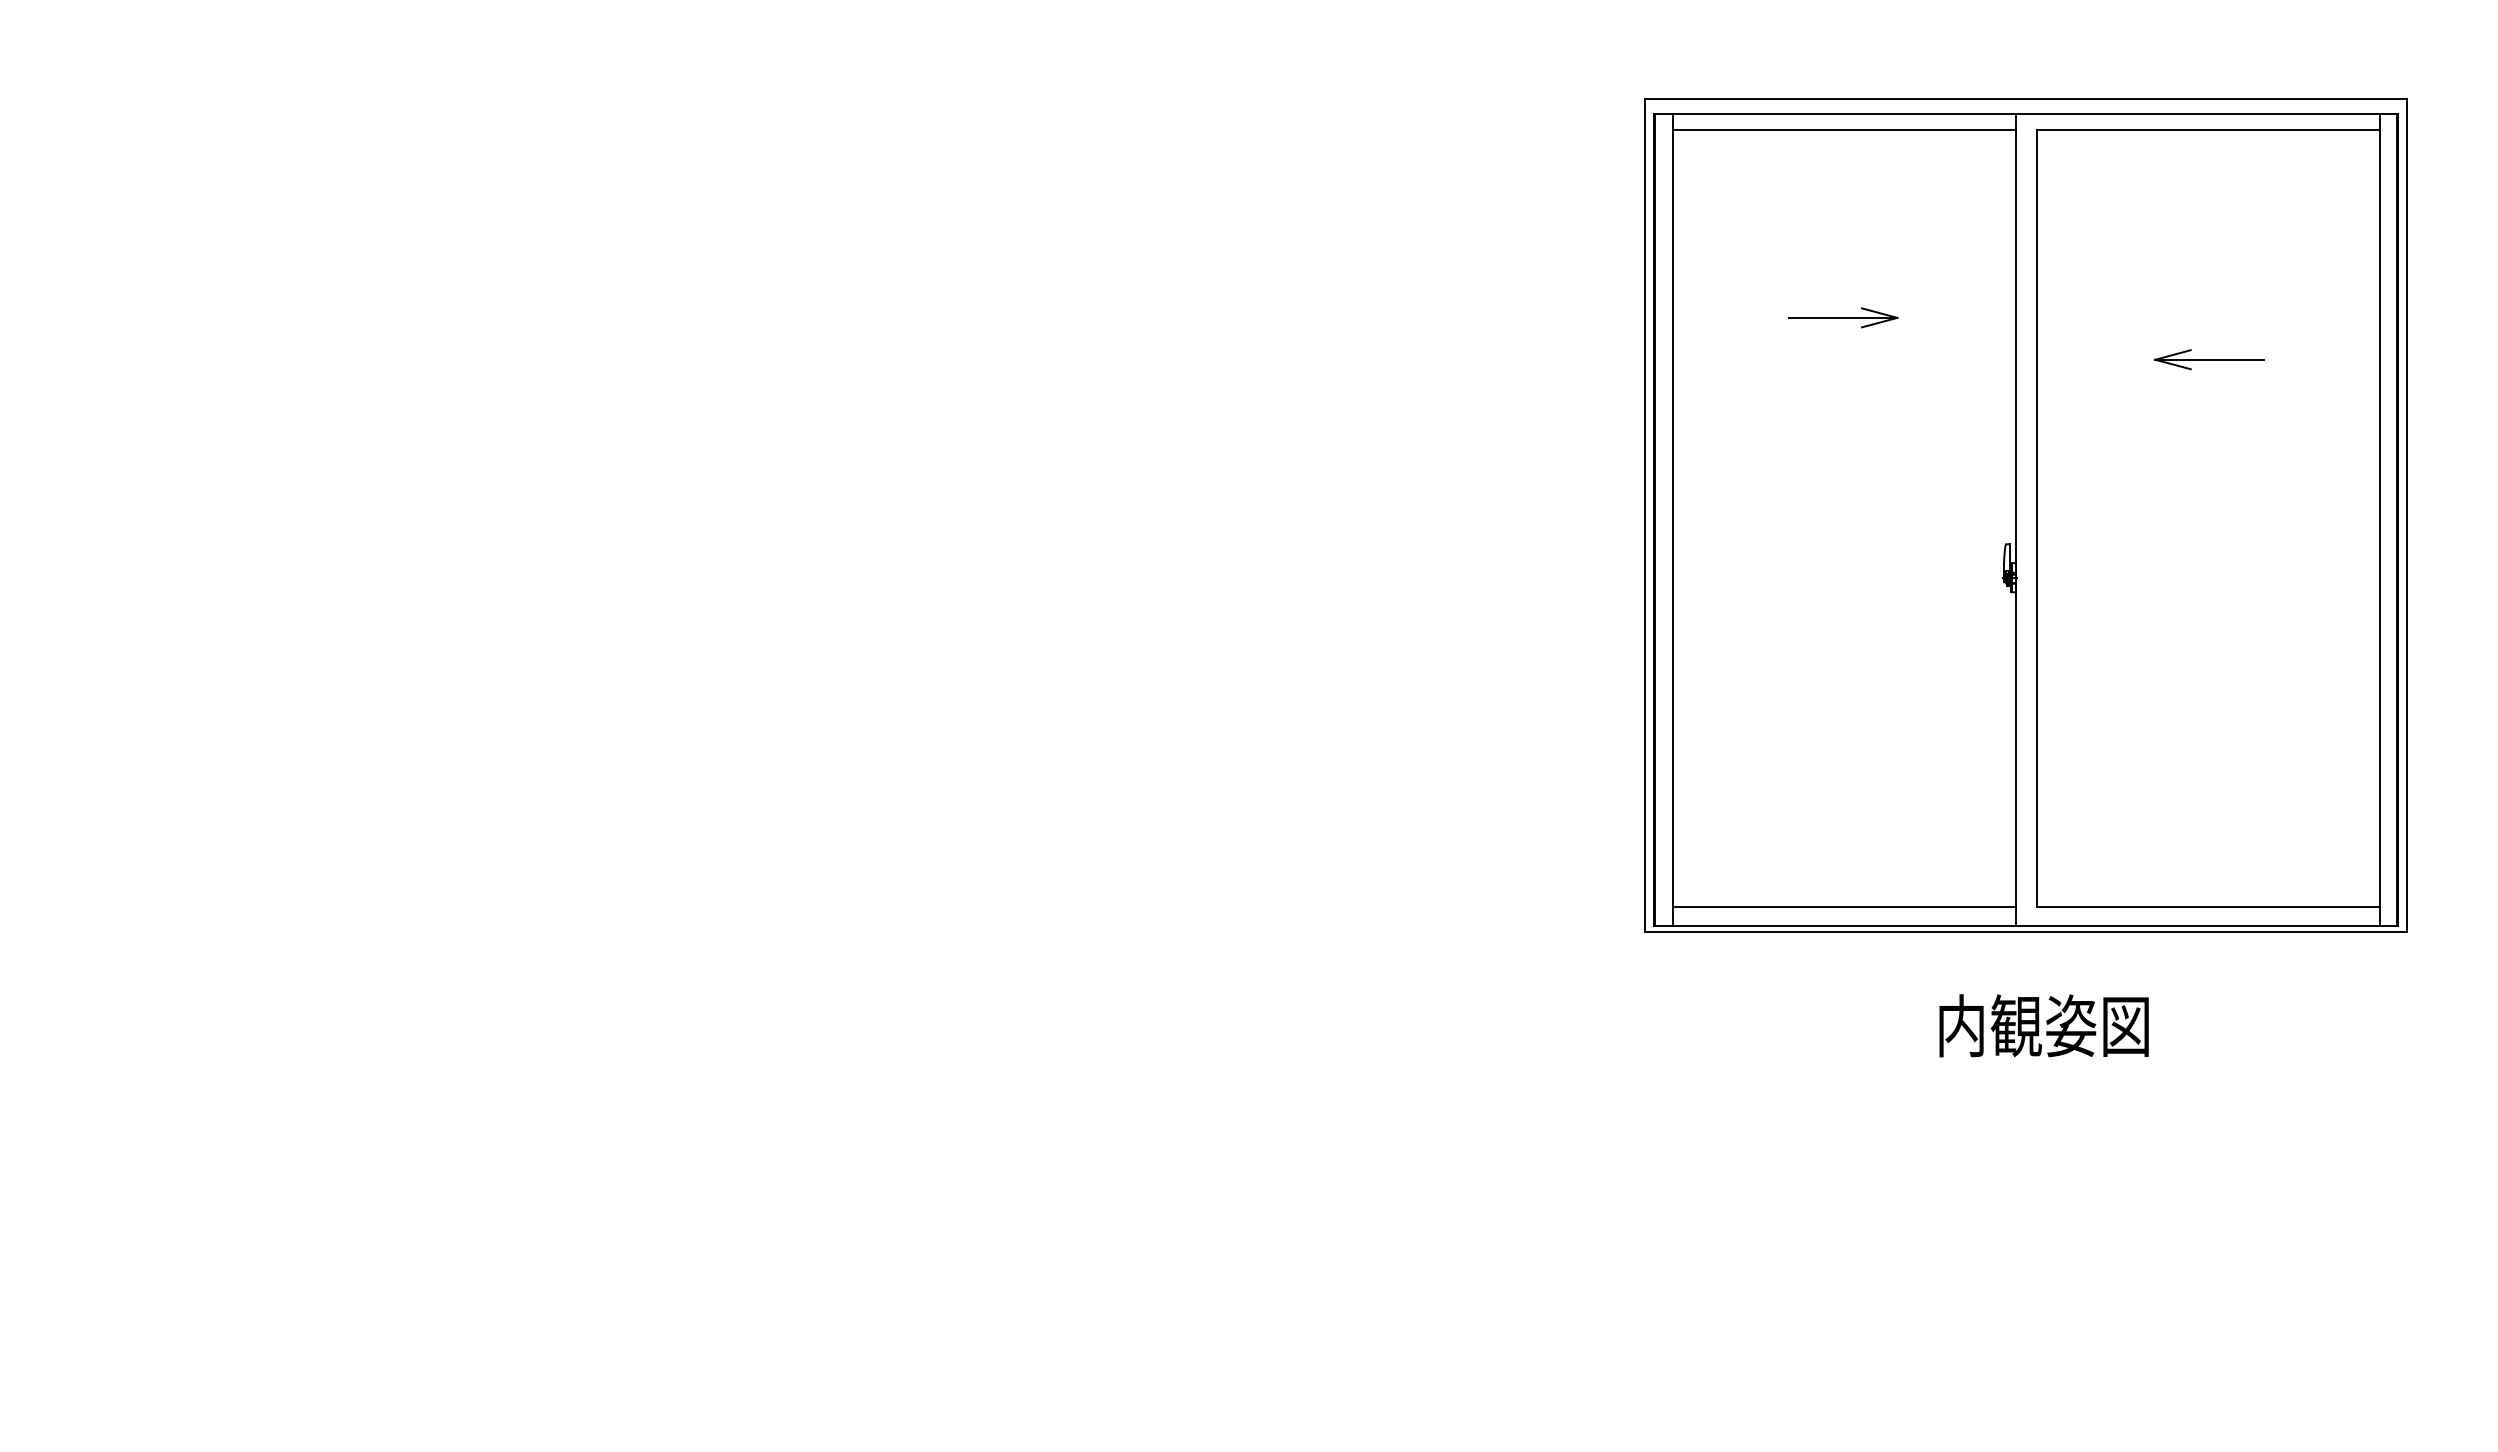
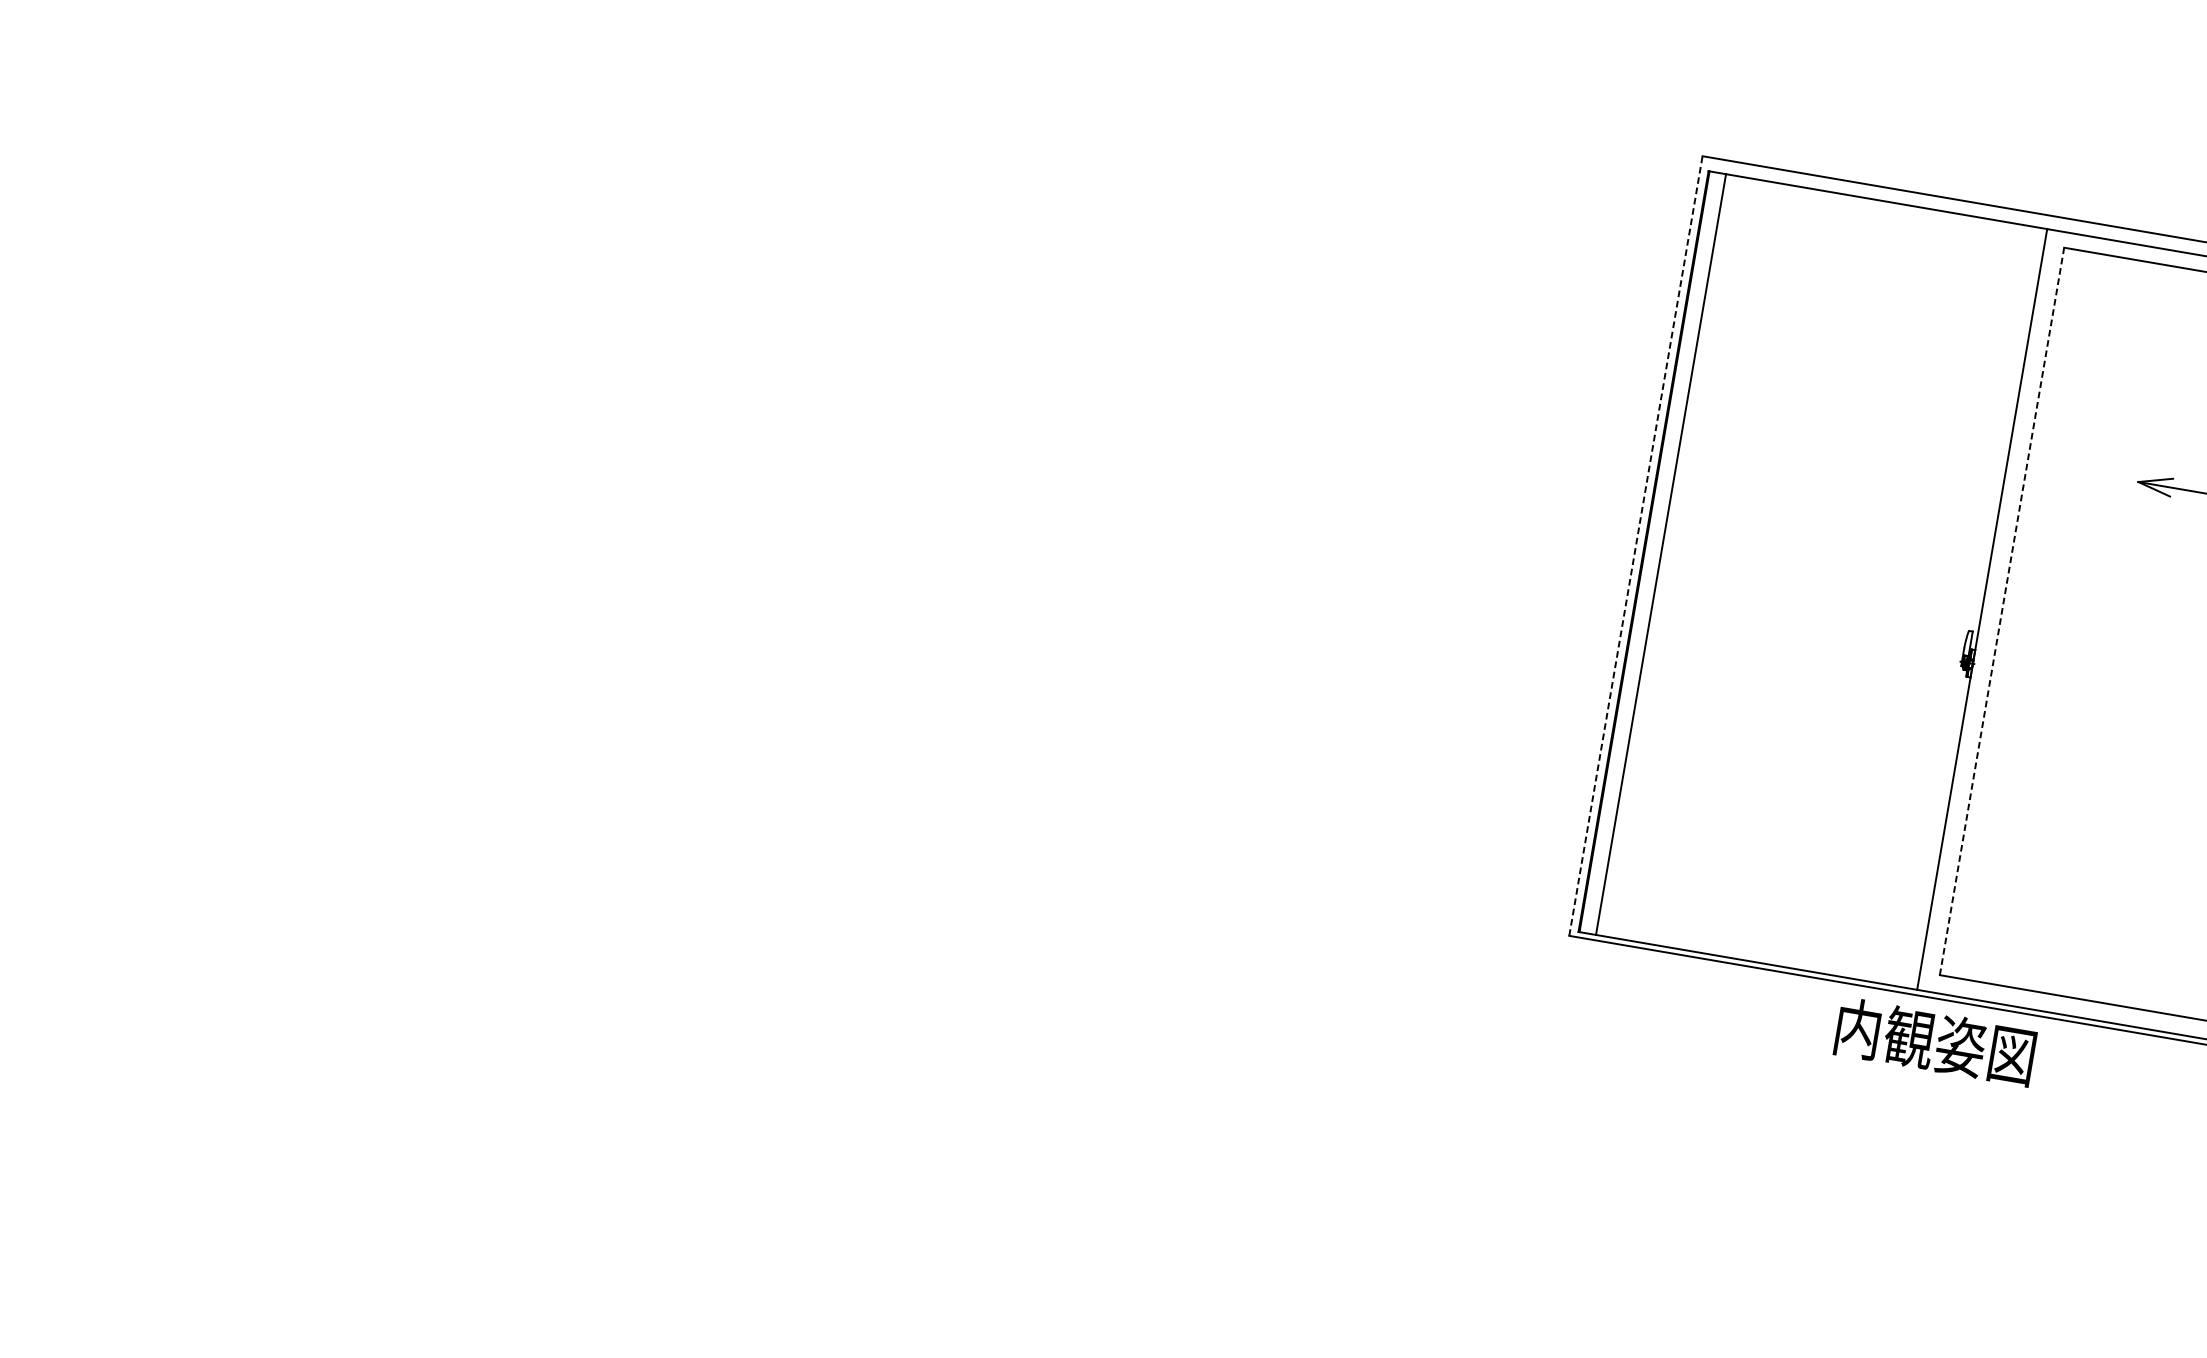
line: (1843, 129) -> (1883, 216), removed
part: (1843, 317) -> (1853, 392), removed
line: (1645, 514) -> (1636, 545), solid -> dashed
line: (2036, 517) -> (2001, 610), solid -> dashed
line: (1843, 906) -> (1758, 944), removed
text: (2043, 1025) -> (1934, 1041), moved

